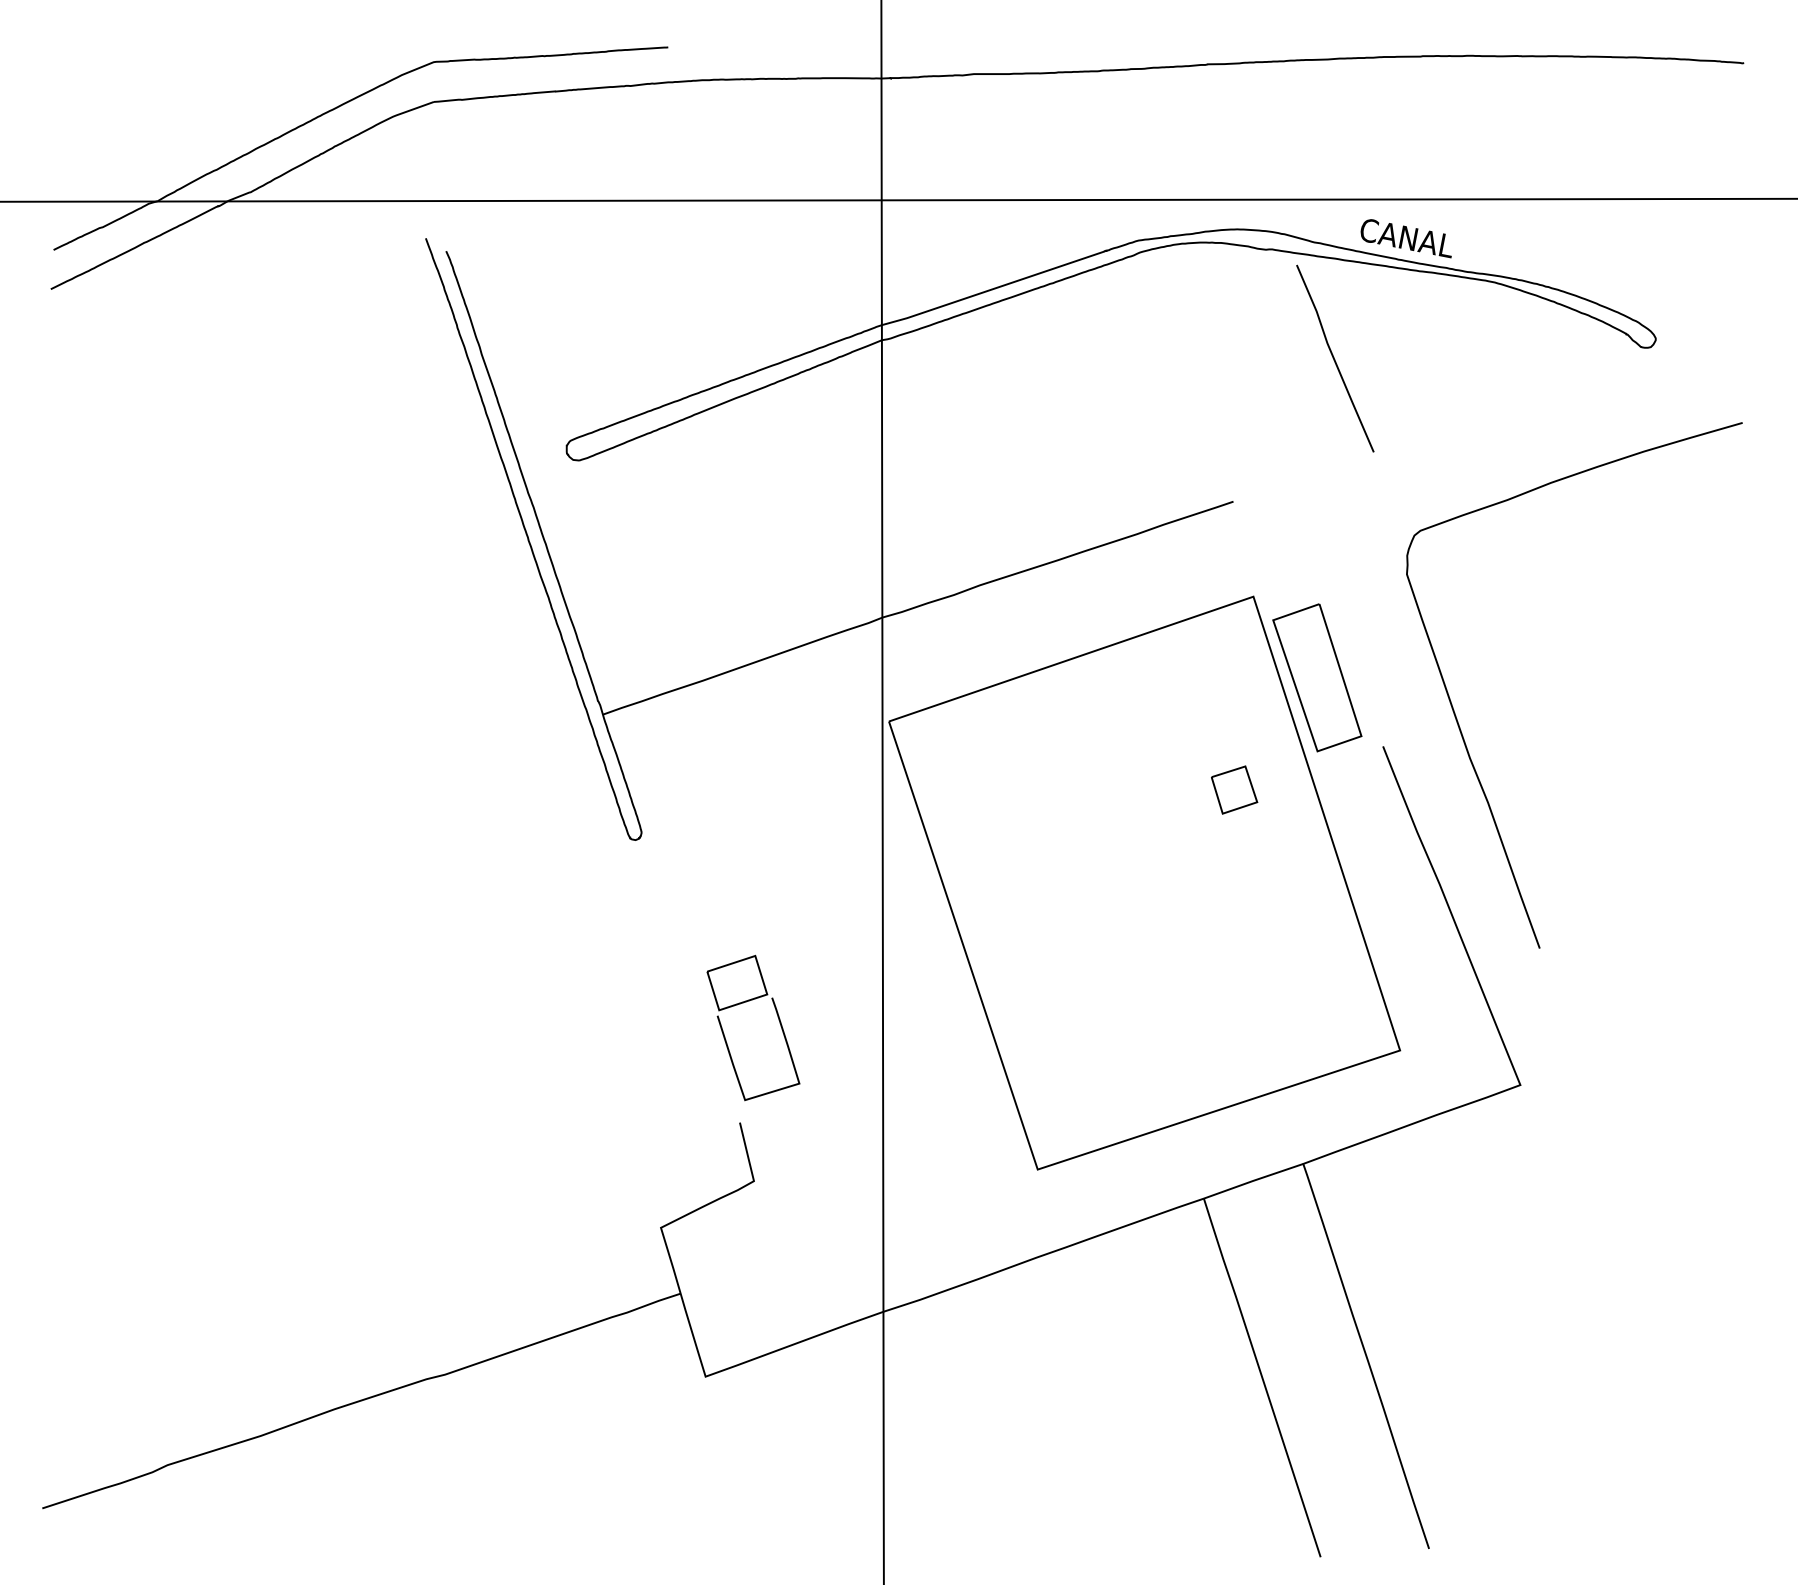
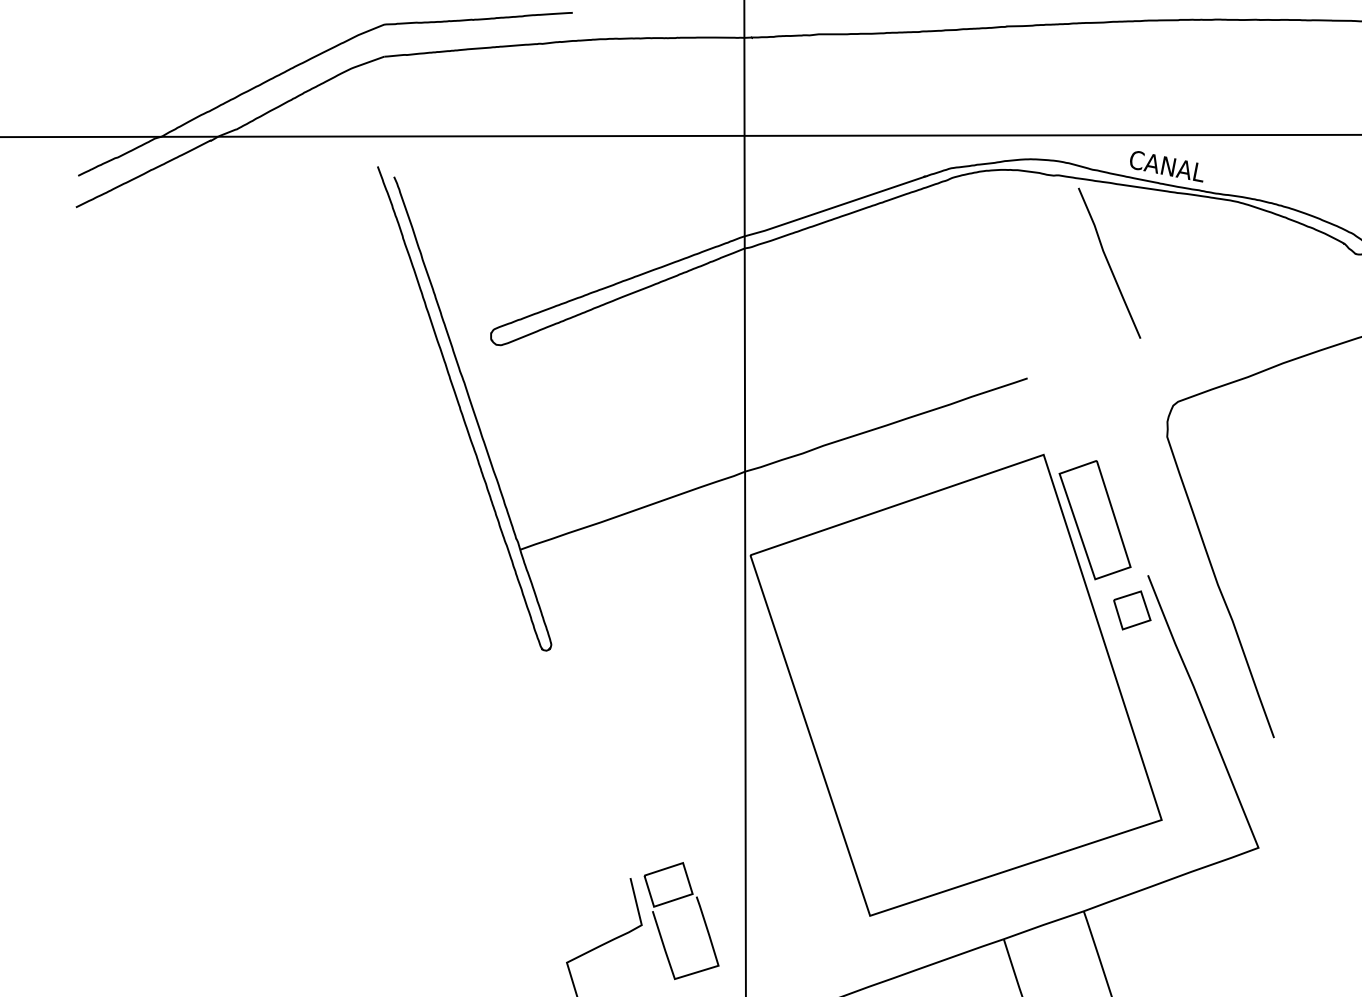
part: (1234, 789) -> (1132, 609), moved
part: (746, 1002) -> (675, 900), moved

